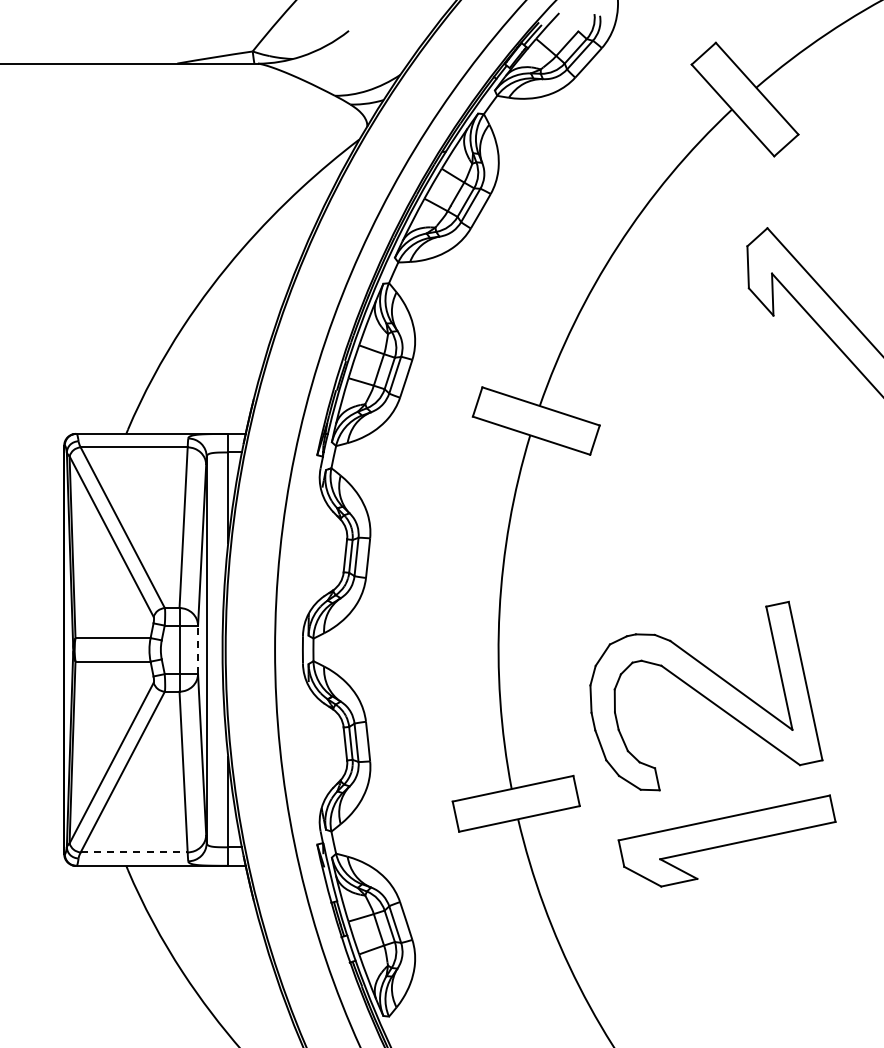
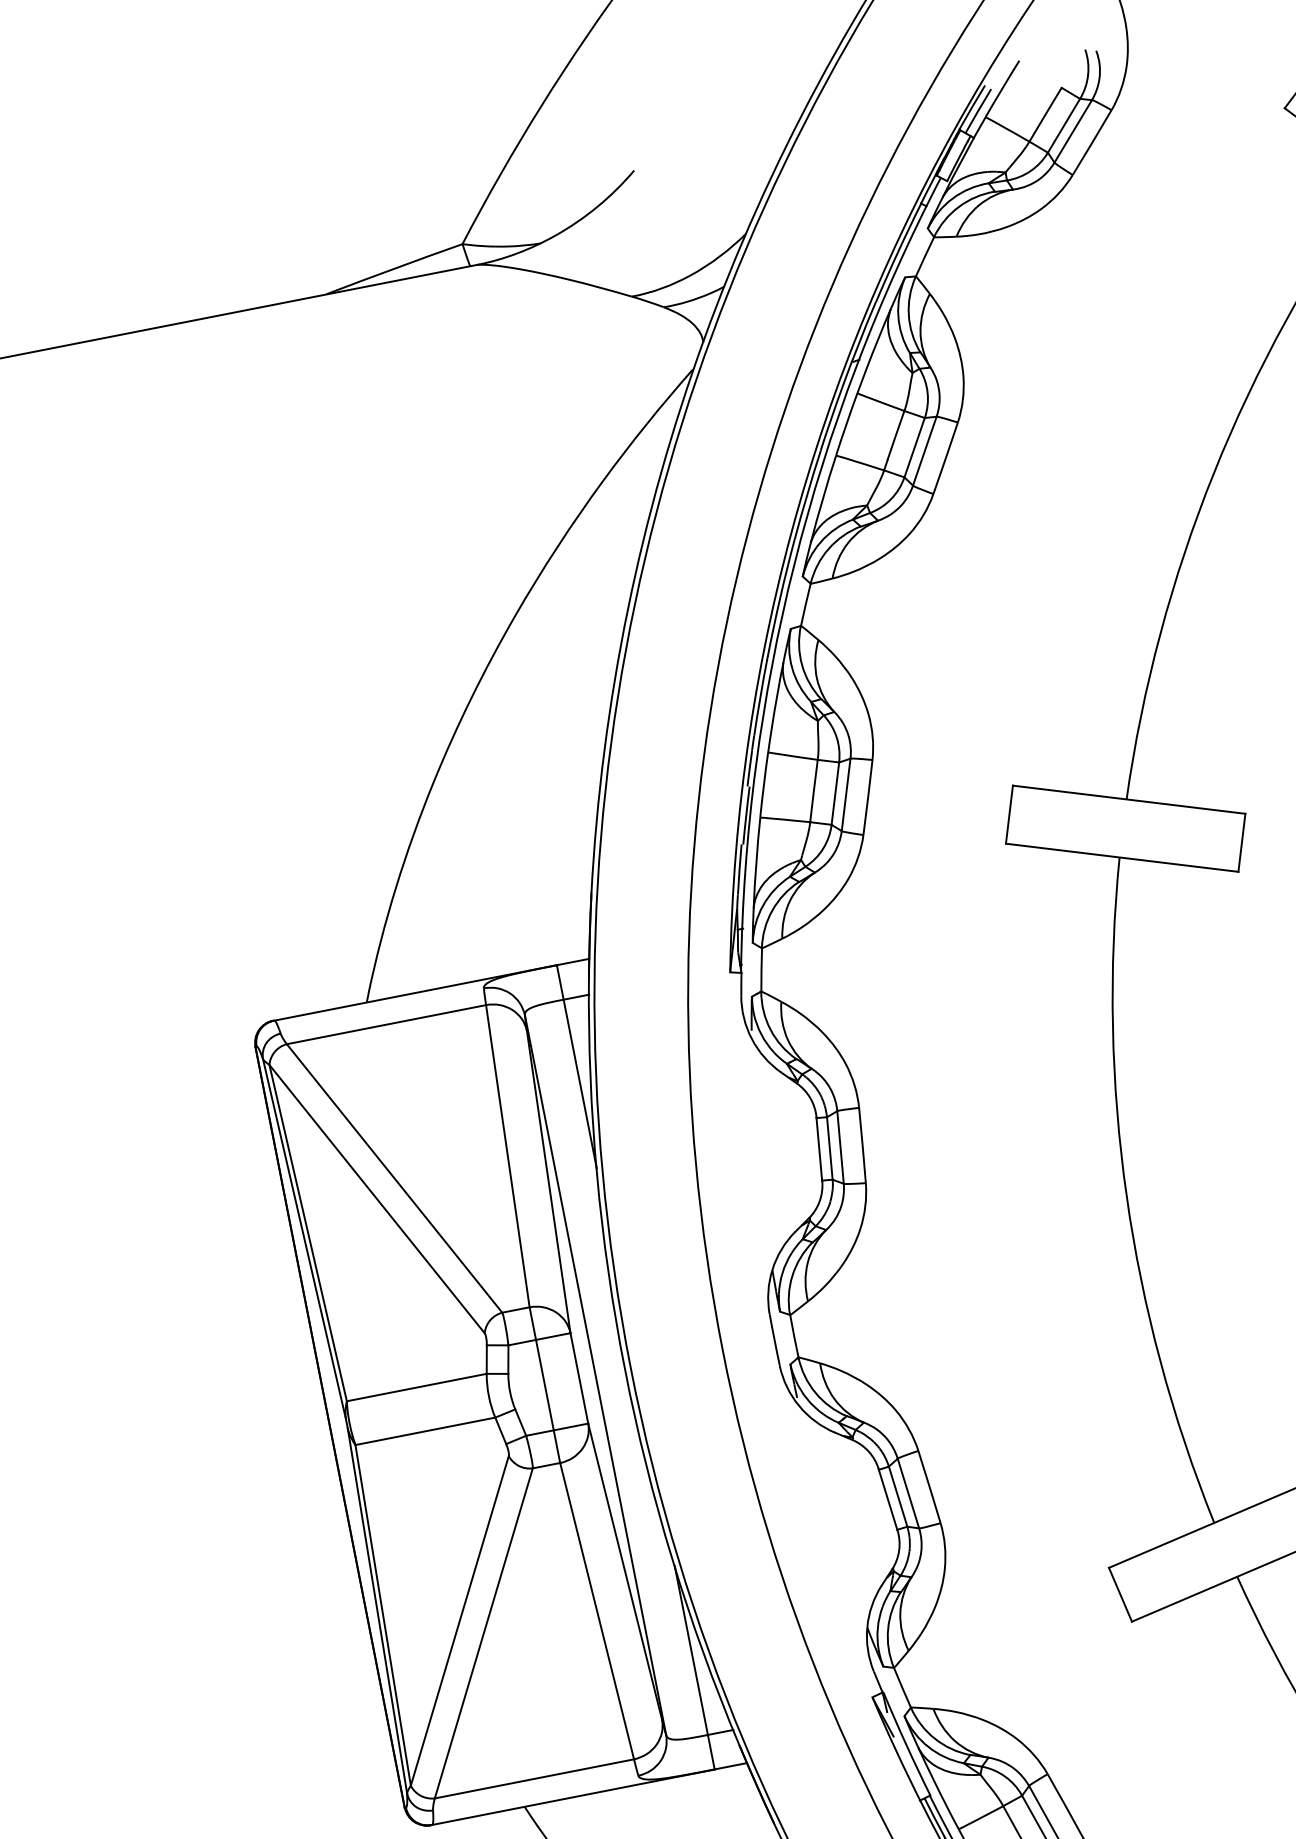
line: (198, 649) -> (580, 1377), dashed -> solid
line: (134, 852) -> (535, 1778), dashed -> solid

